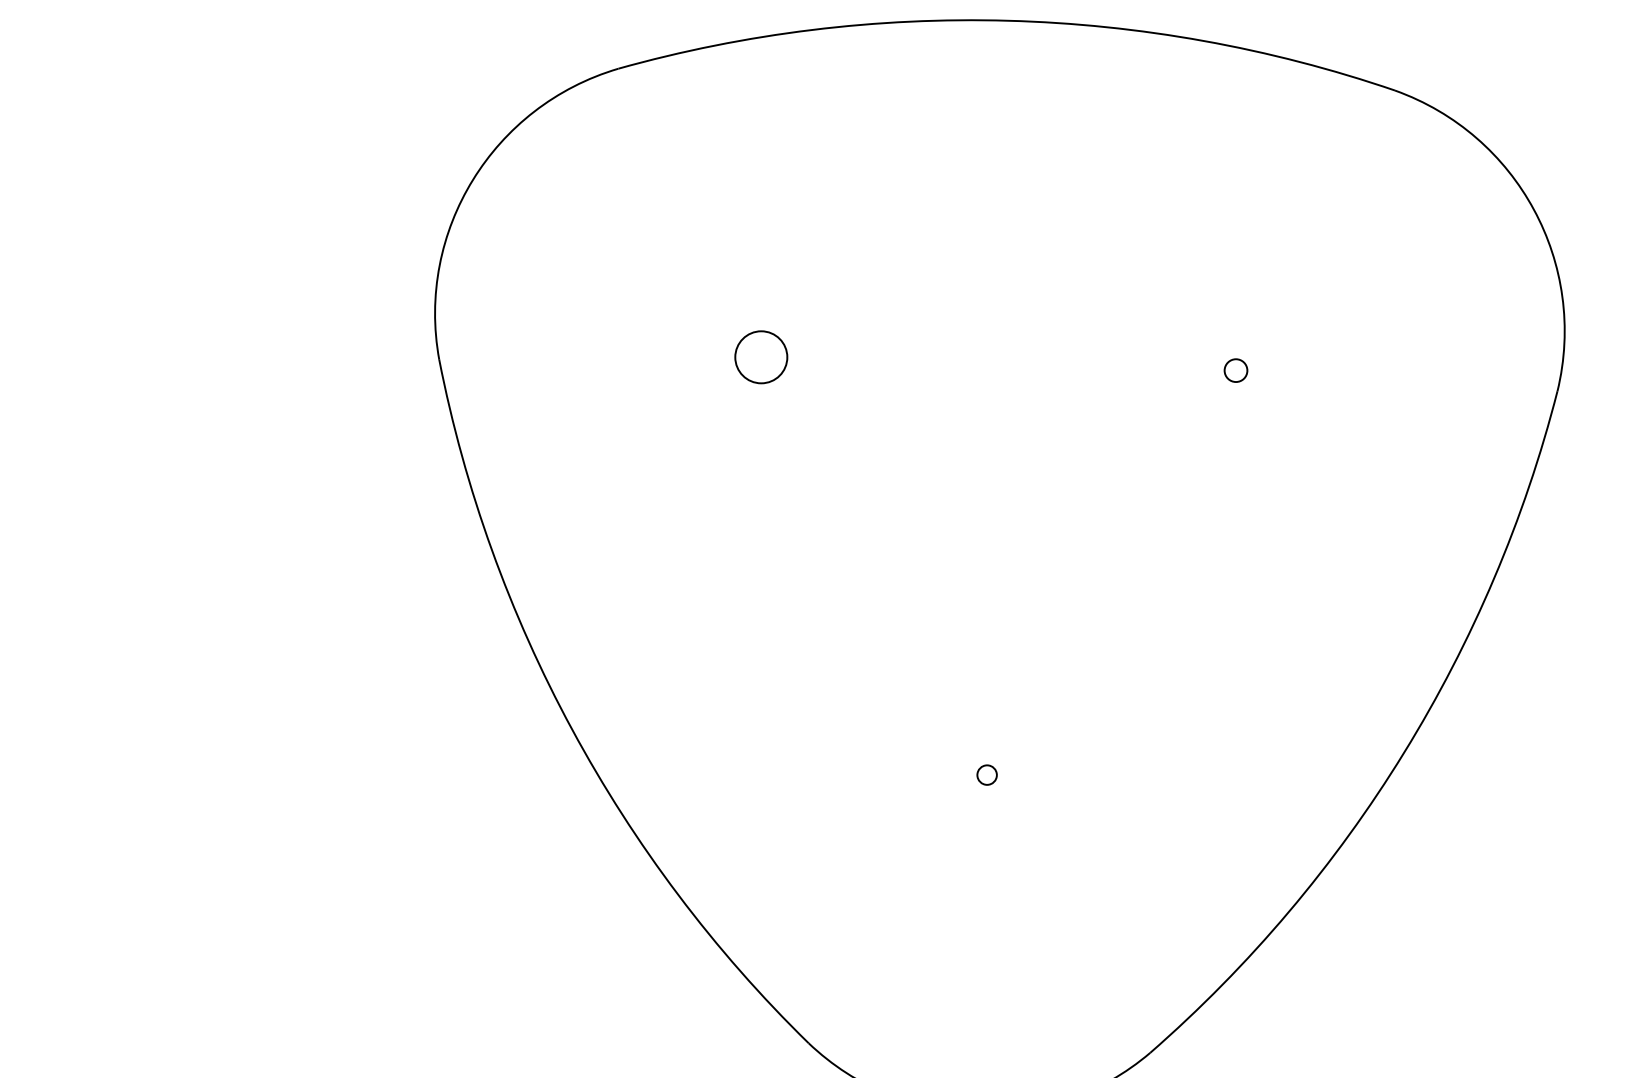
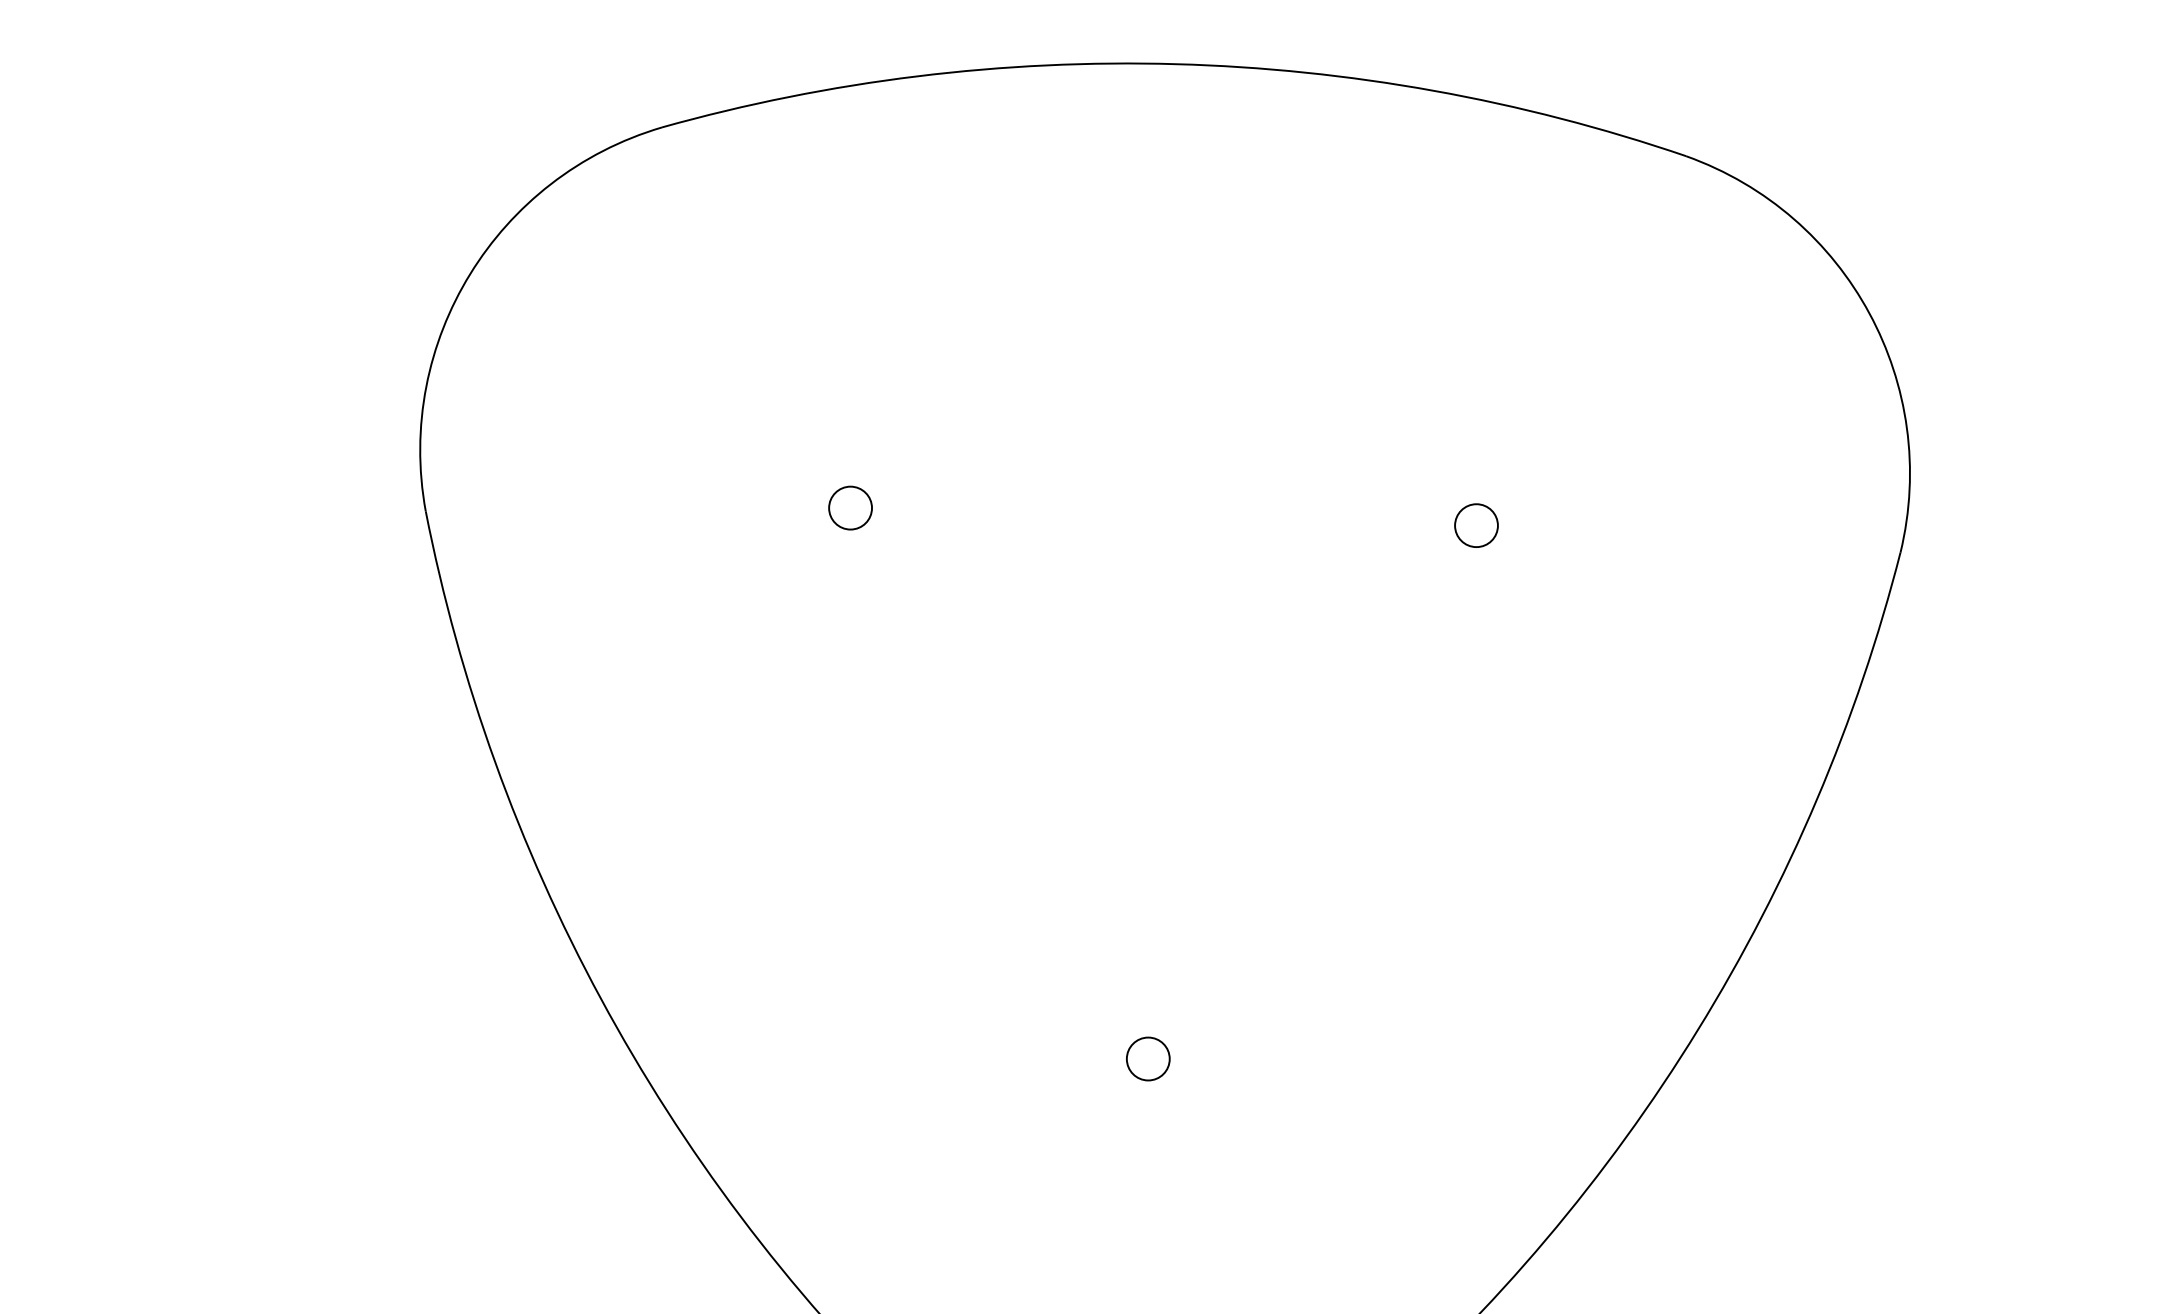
circle: (761, 357) -> (850, 508), size x0.62
circle: (1235, 370) -> (1475, 525), size x1.43
circle: (986, 774) -> (1147, 1058), size x1.67

